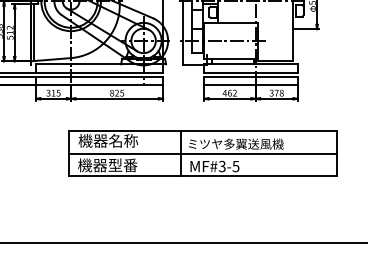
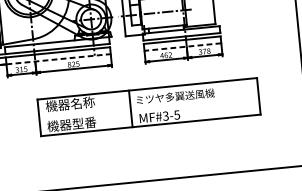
line: (99, 85) -> (58, 59), solid -> dashed
line: (251, 85) -> (183, 47), solid -> dashed
line: (202, 153) -> (148, 107), removed

